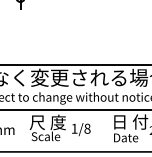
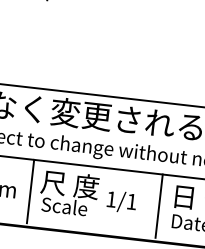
text: (87, 128) -> (131, 201), 1/8 -> 1/1
line: (23, 129) -> (30, 191), added
line: (104, 129) -> (158, 206), added

